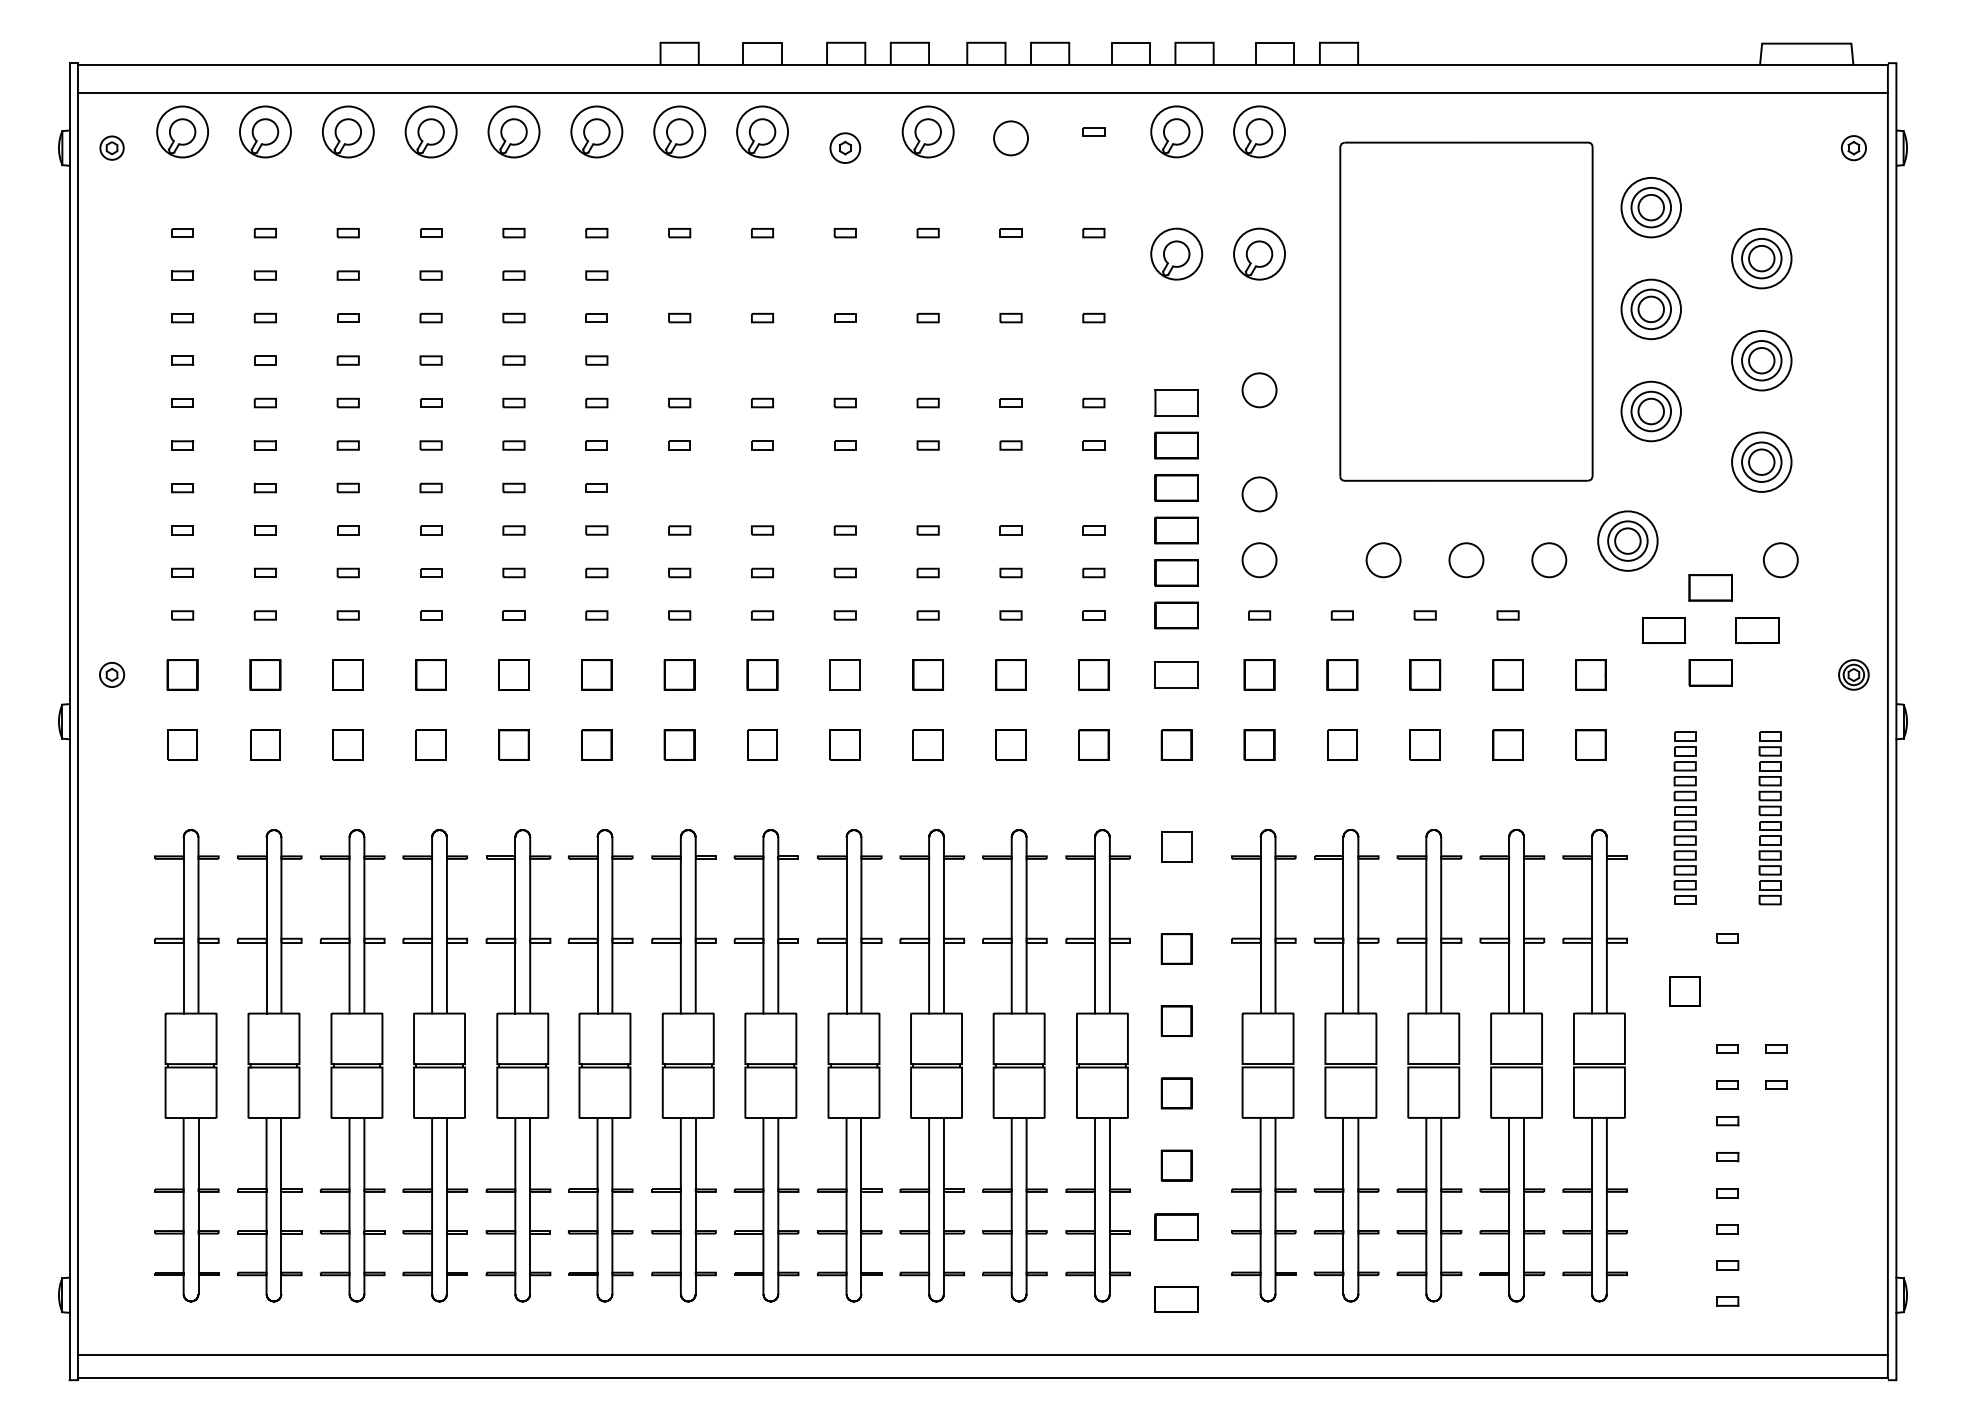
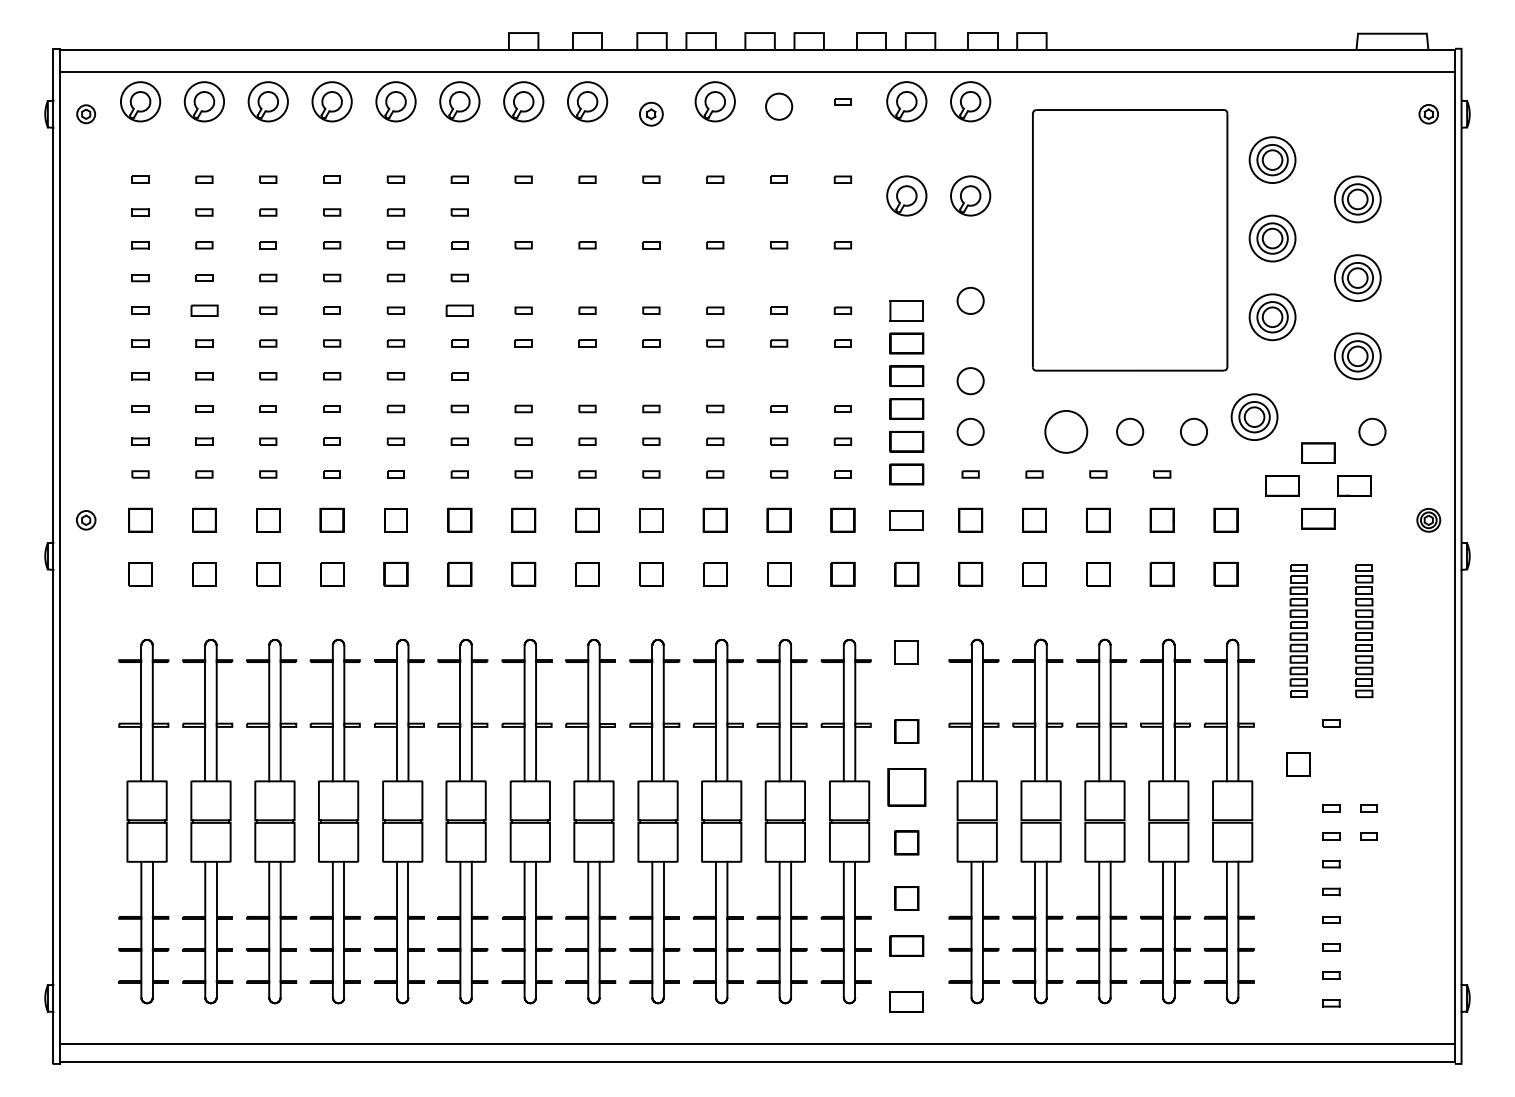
part: (264, 402) -> (203, 310), size x1.6
part: (596, 402) -> (459, 310), size x1.6
circle: (1383, 560) -> (1066, 432), size x1.6
part: (1176, 1020) -> (906, 786), size x1.6

